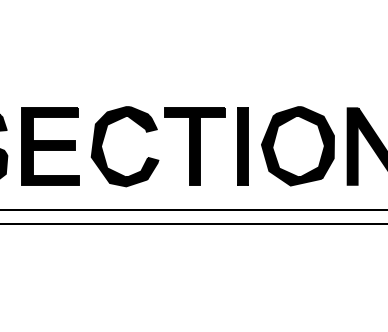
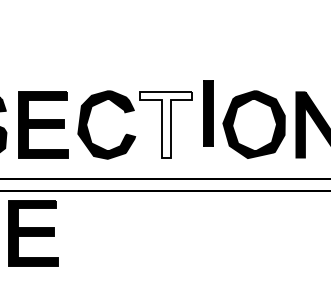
fill: (194, 146) -> (165, 124), removed
part: (242, 146) -> (208, 113), moved
part: (38, 273) -> (32, 233), added

